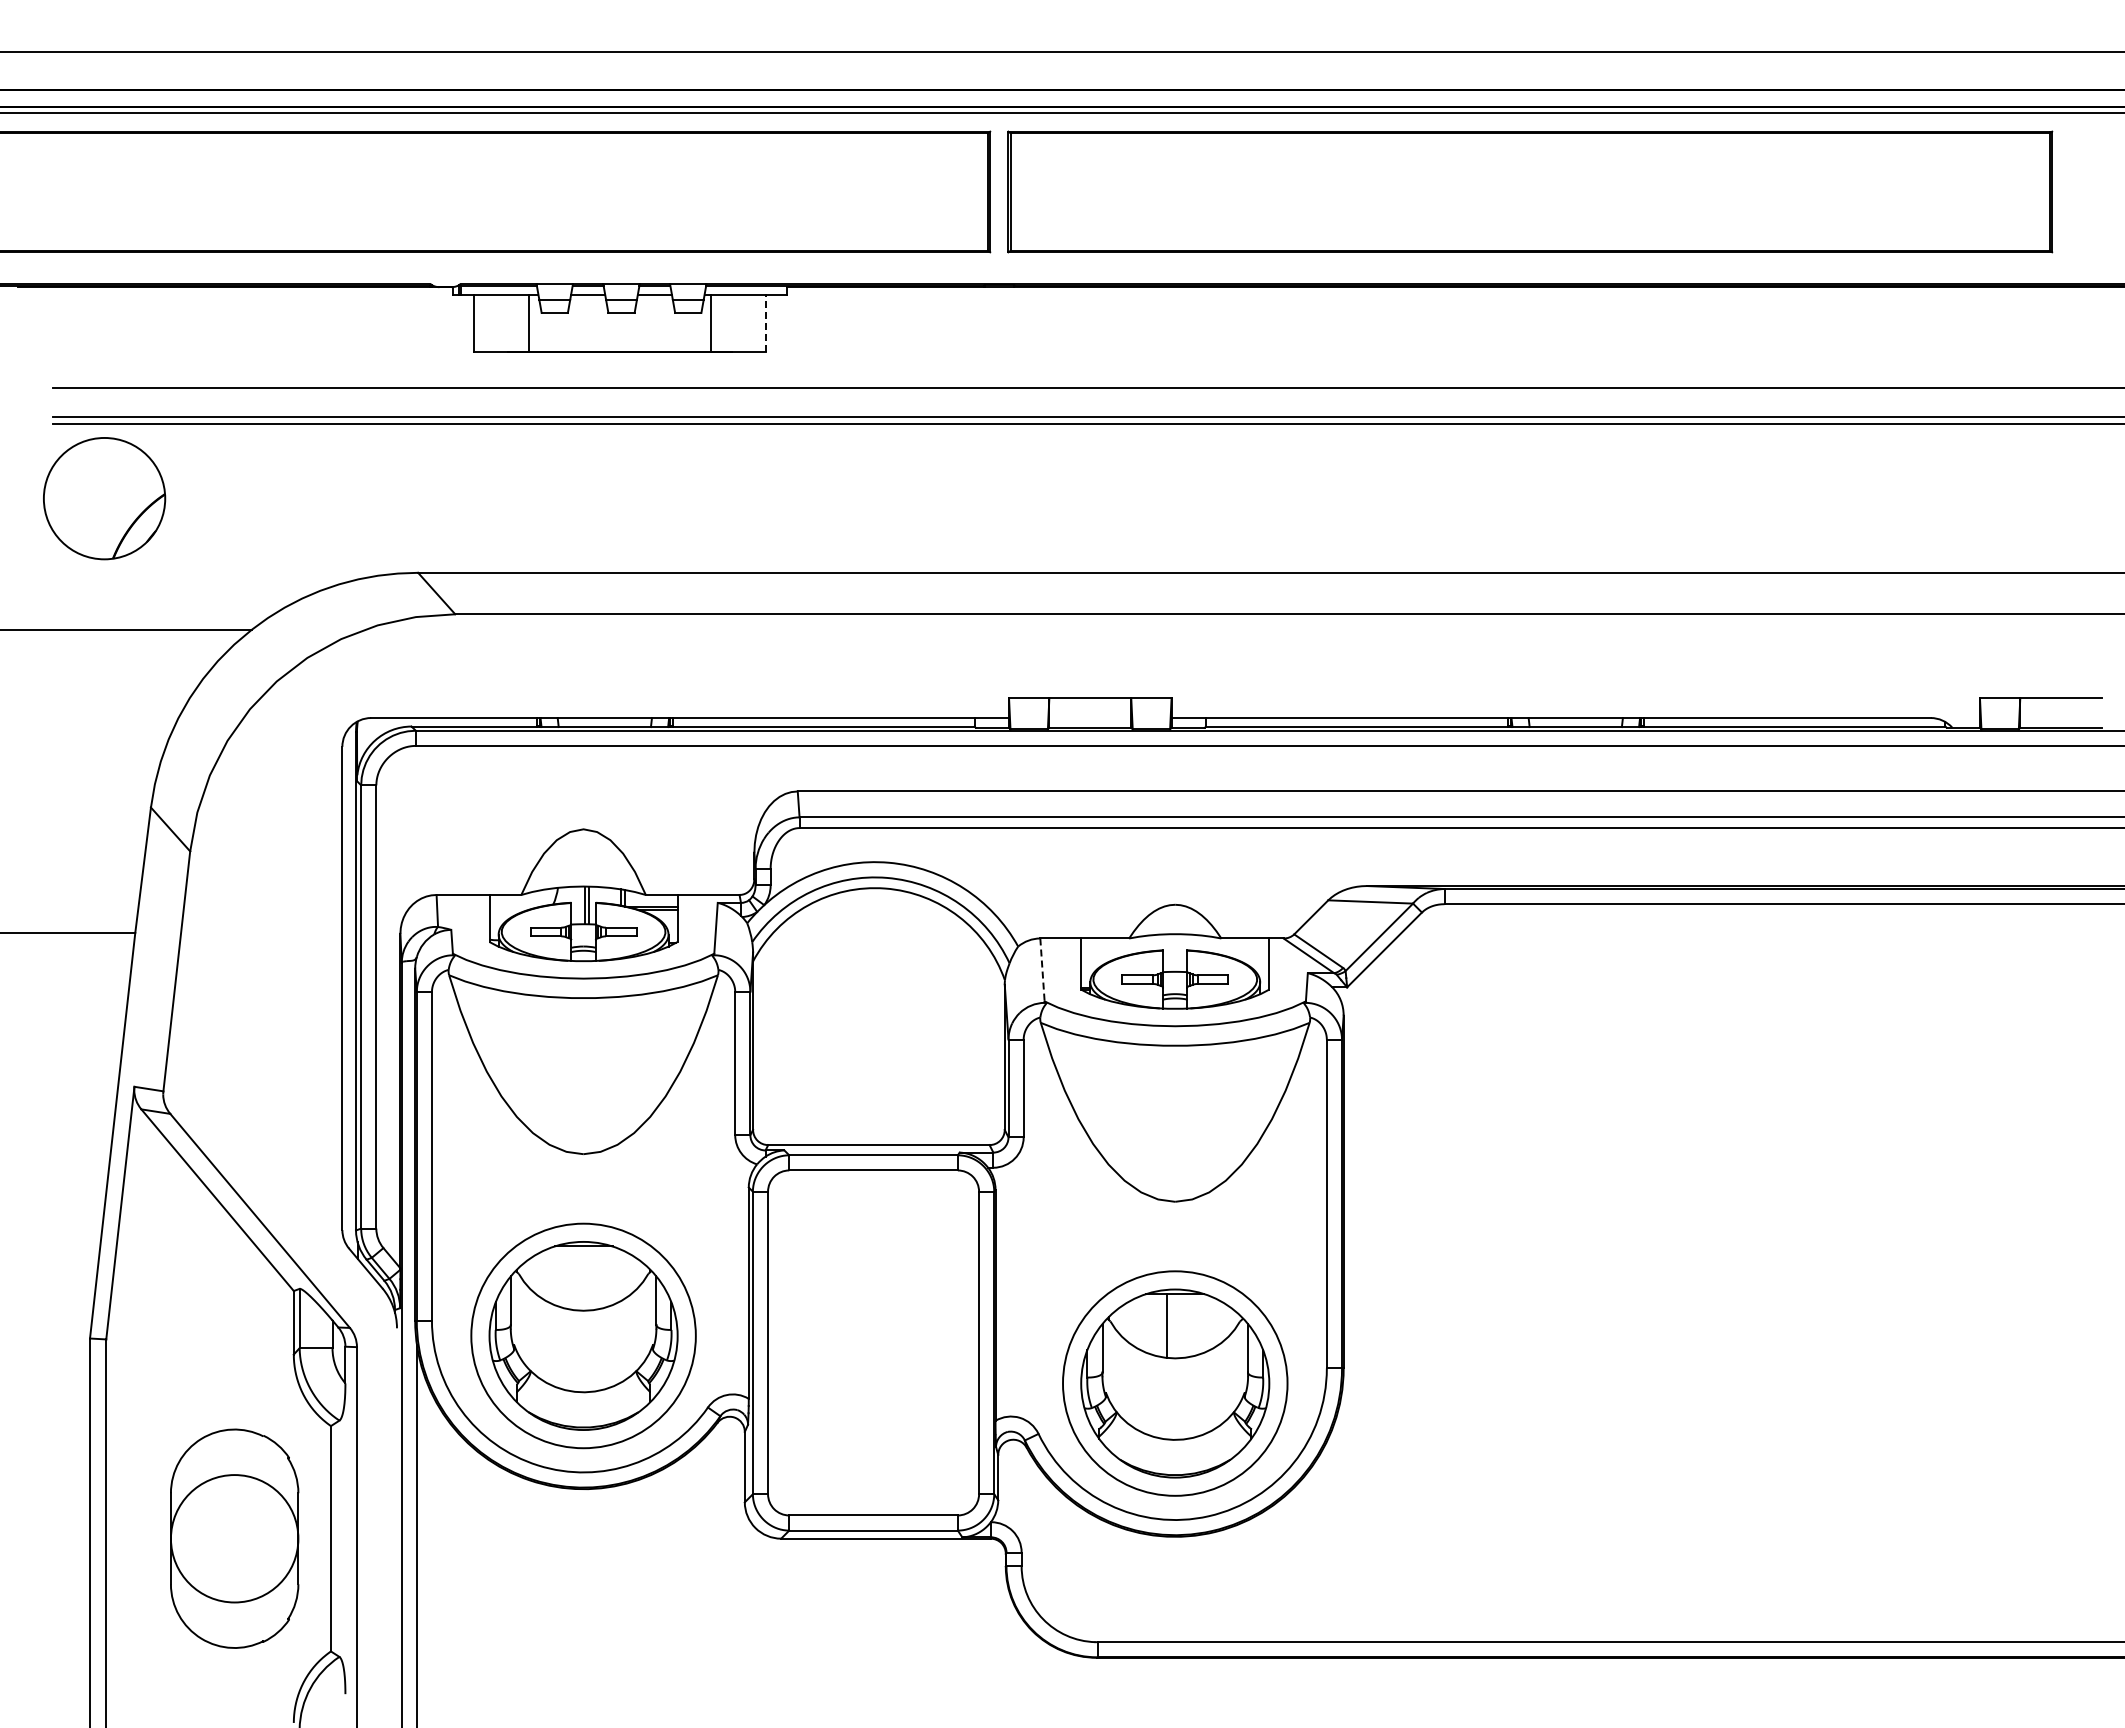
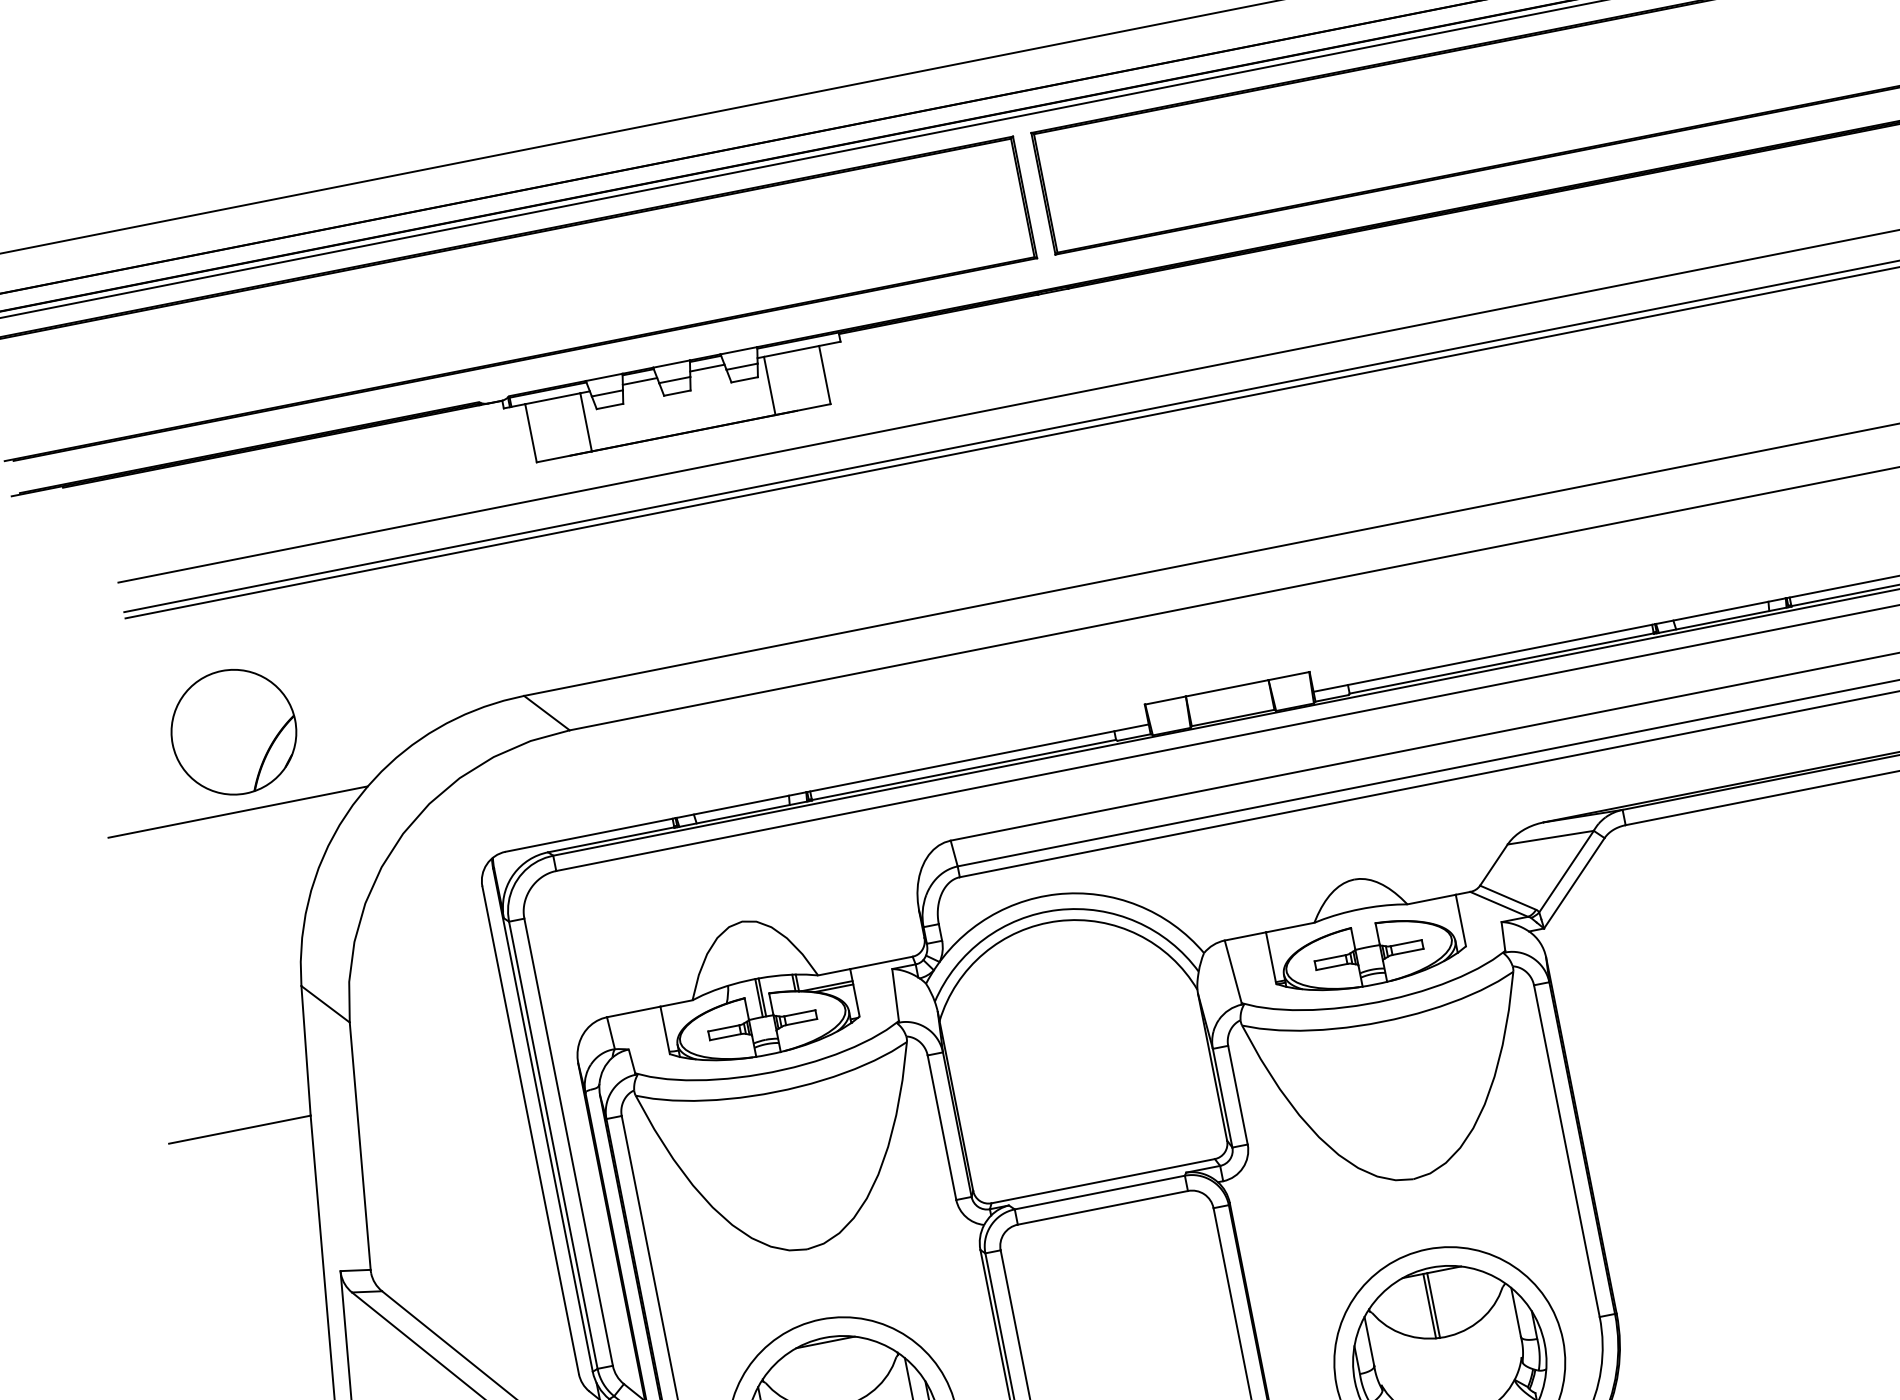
line: (765, 323) -> (824, 375), dashed -> solid
part: (104, 498) -> (233, 732), moved
line: (1042, 969) -> (1233, 971), dashed -> solid
line: (1170, 1326) -> (1433, 1305), added

